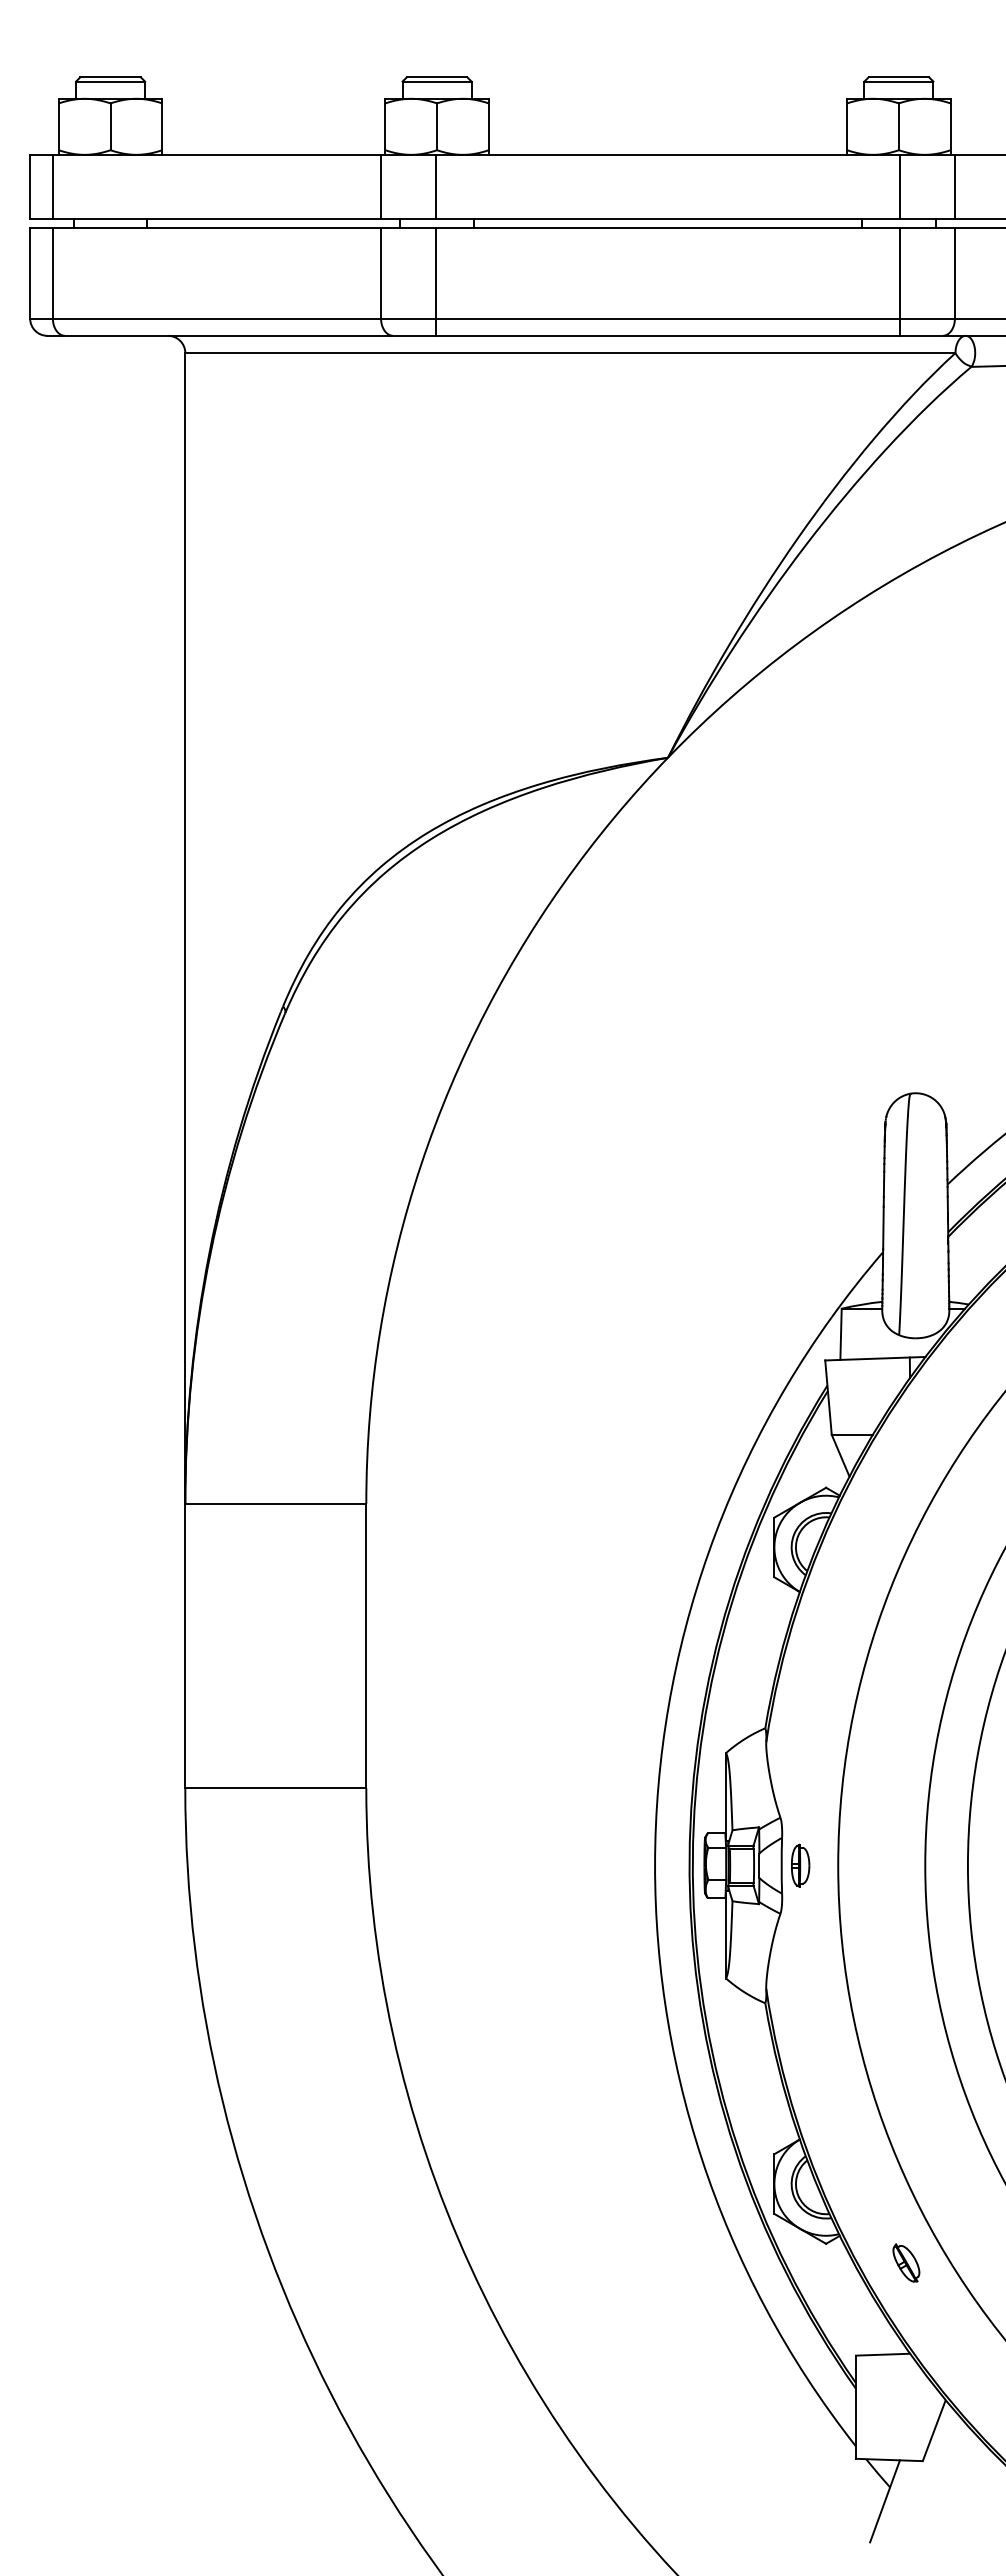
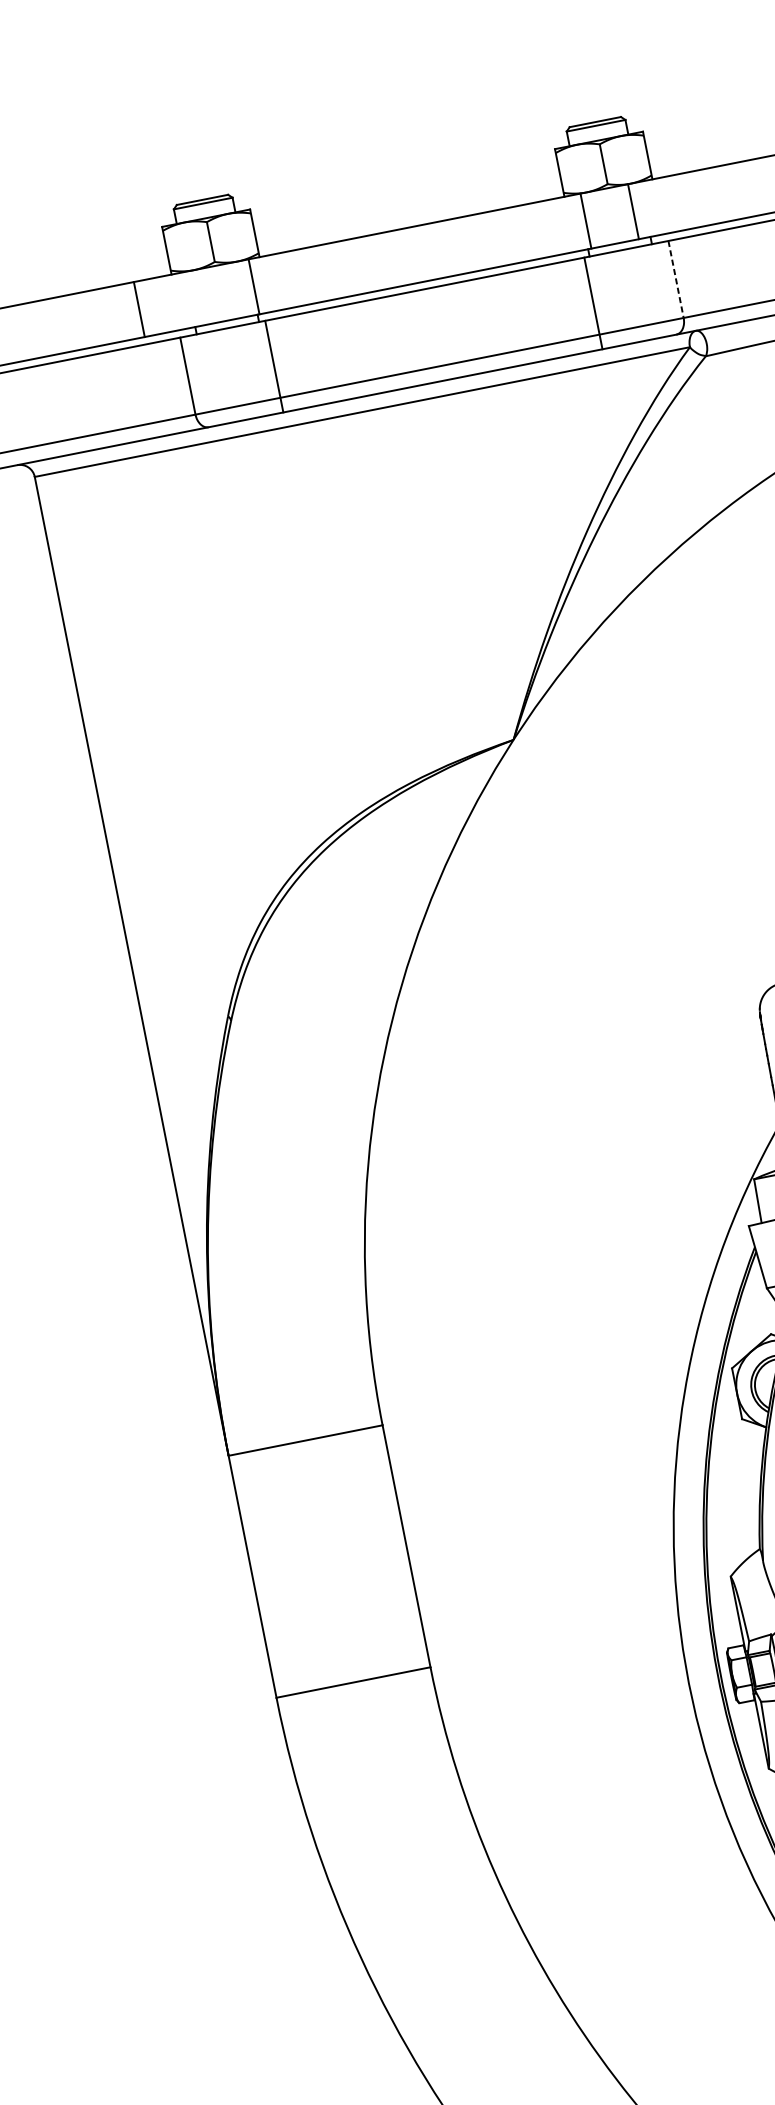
line: (381, 186) -> (139, 308), moved
line: (435, 186) -> (253, 286), moved
line: (900, 186) -> (586, 220), moved
line: (954, 186) -> (633, 211), moved
line: (954, 273) -> (675, 279), solid -> dashed
line: (435, 281) -> (273, 366), moved
line: (900, 281) -> (593, 302), moved

